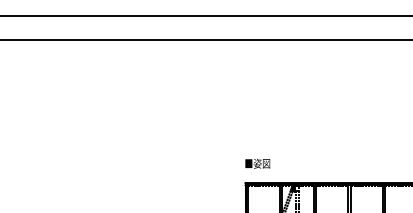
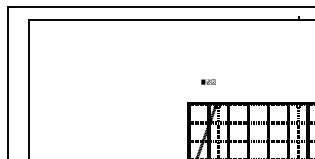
text: (257, 162) -> (208, 81), moved

